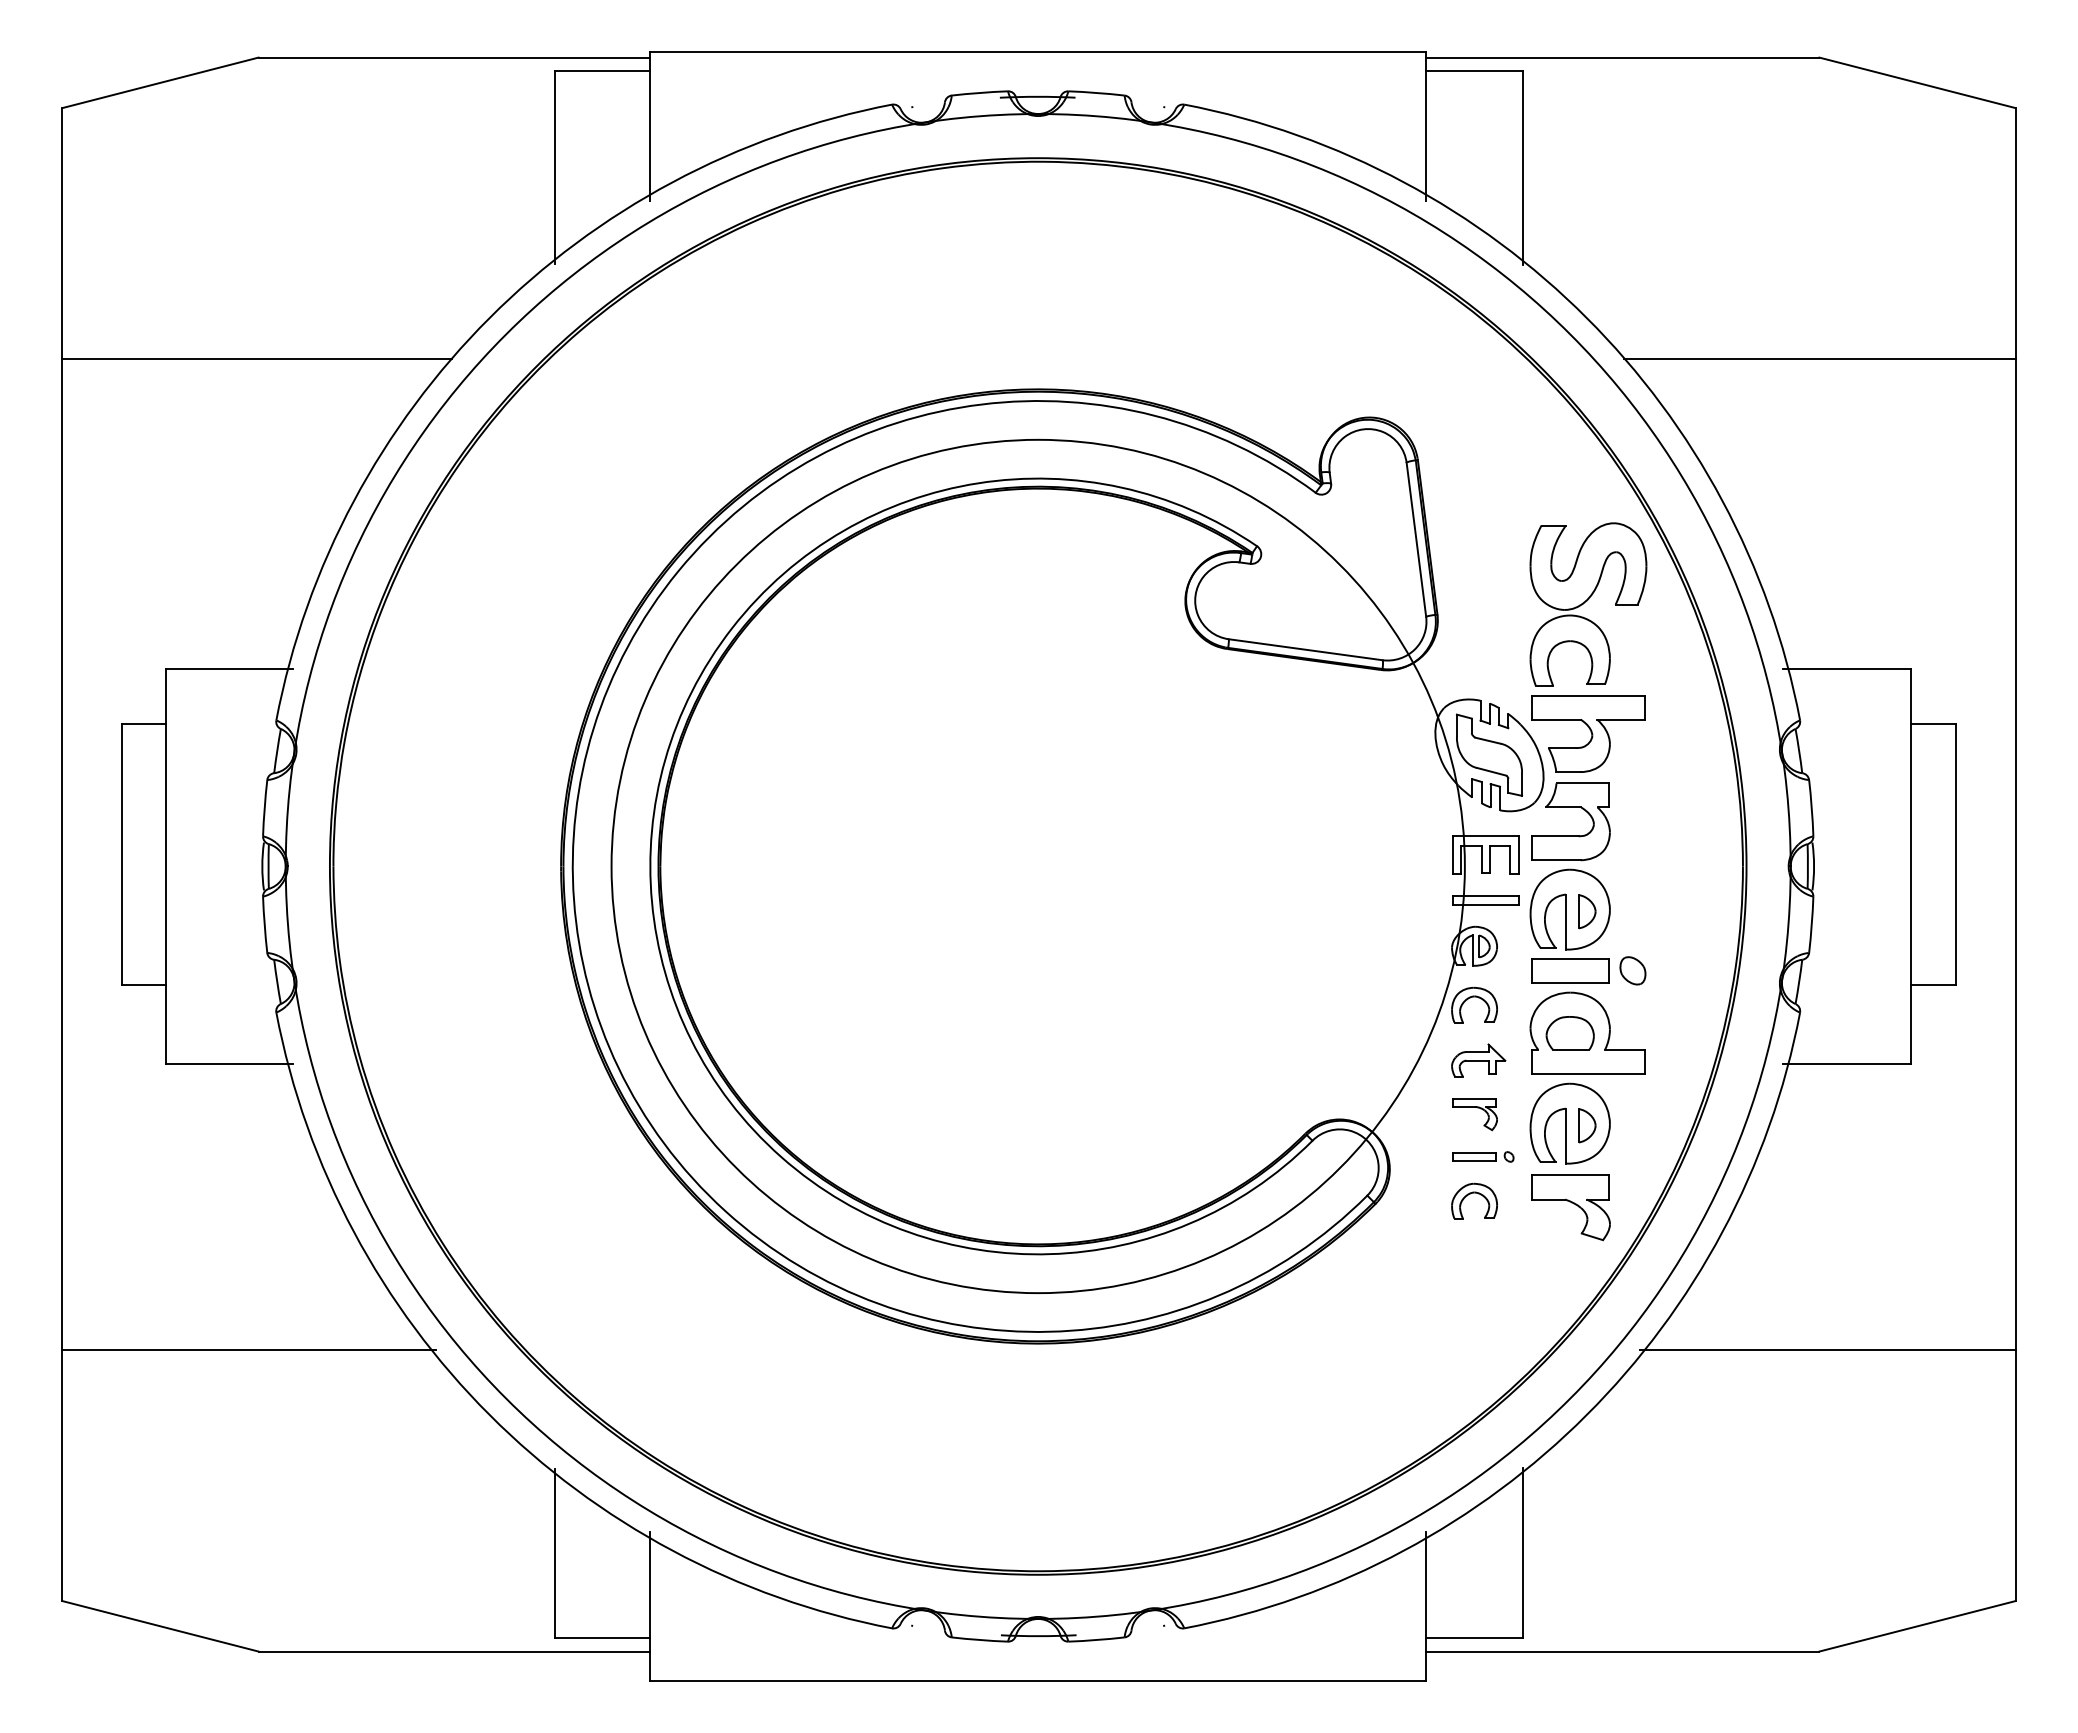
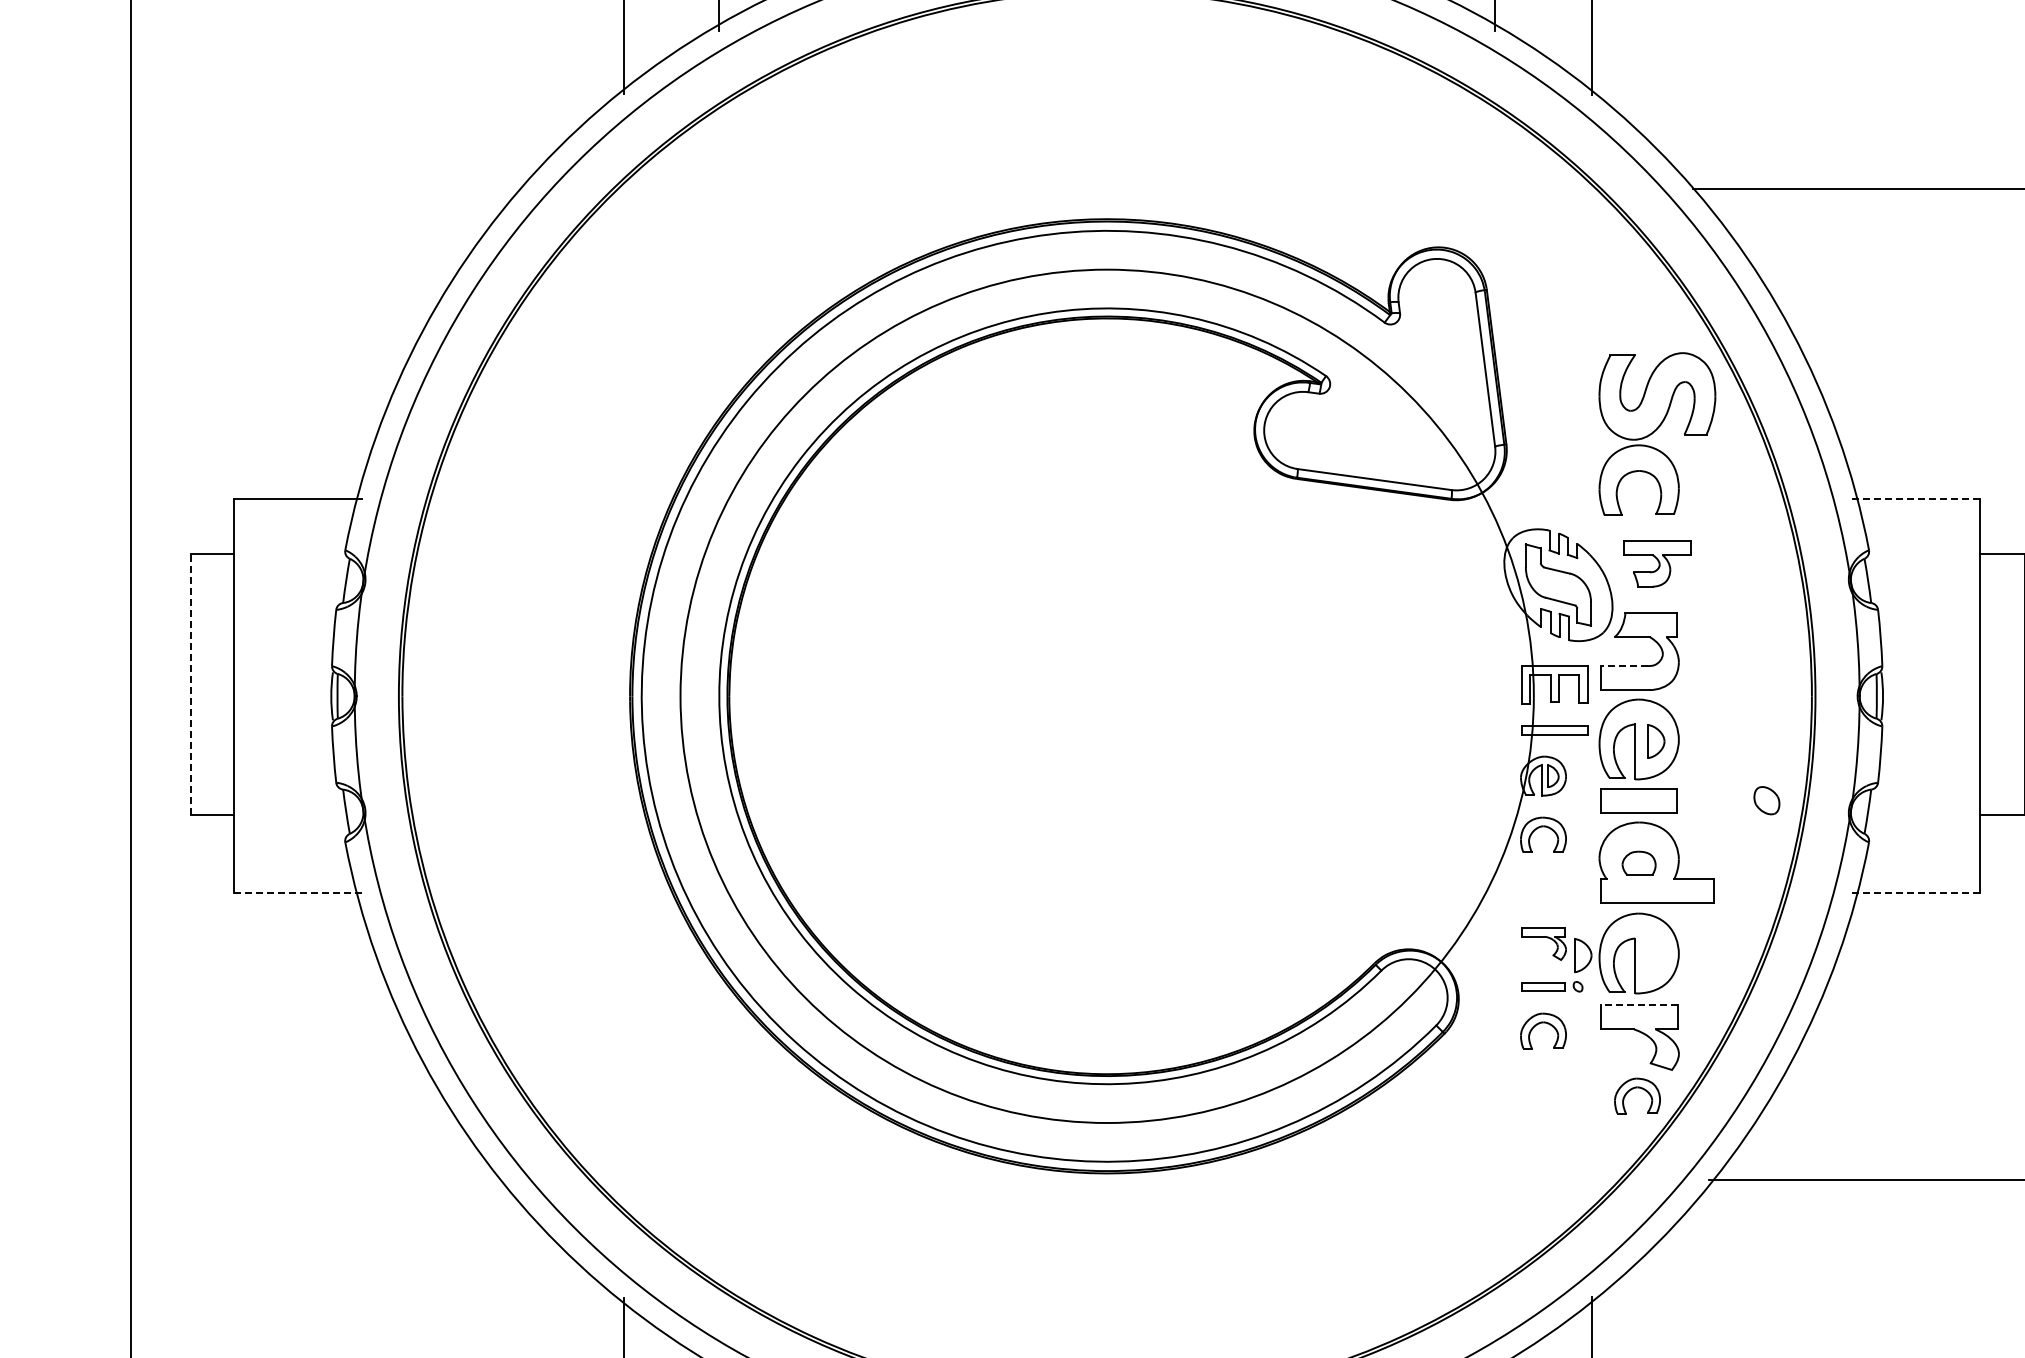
line: (257, 359) -> (326, 189), removed
line: (1847, 669) -> (1916, 499), solid -> dashed
part: (1588, 733) -> (1657, 563), size x0.6
line: (1554, 836) -> (1623, 666), solid -> dashed
line: (122, 854) -> (191, 684), solid -> dashed
part: (1632, 970) -> (1766, 800), moved
part: (1569, 1033) -> (1638, 863), size x0.7
part: (1478, 1060) -> (1547, 890), removed
line: (229, 1063) -> (298, 893), solid -> dashed
line: (1847, 1063) -> (1916, 893), solid -> dashed
part: (1587, 1125) -> (1583, 955), moved
line: (1569, 1175) -> (1638, 1005), solid -> dashed
part: (1568, 1258) -> (1637, 1088), added
line: (249, 1349) -> (318, 1179), removed

